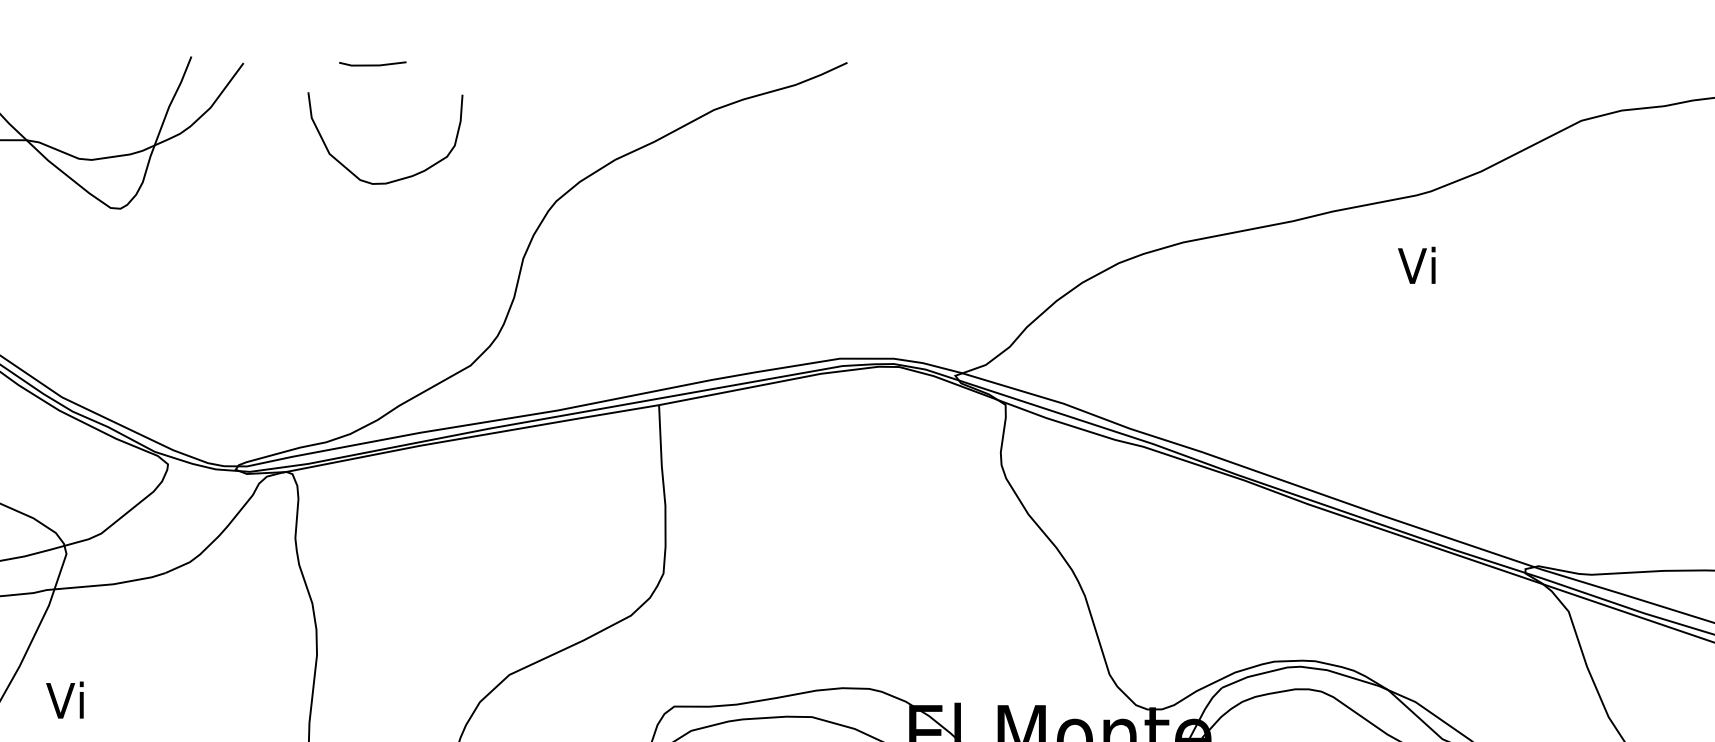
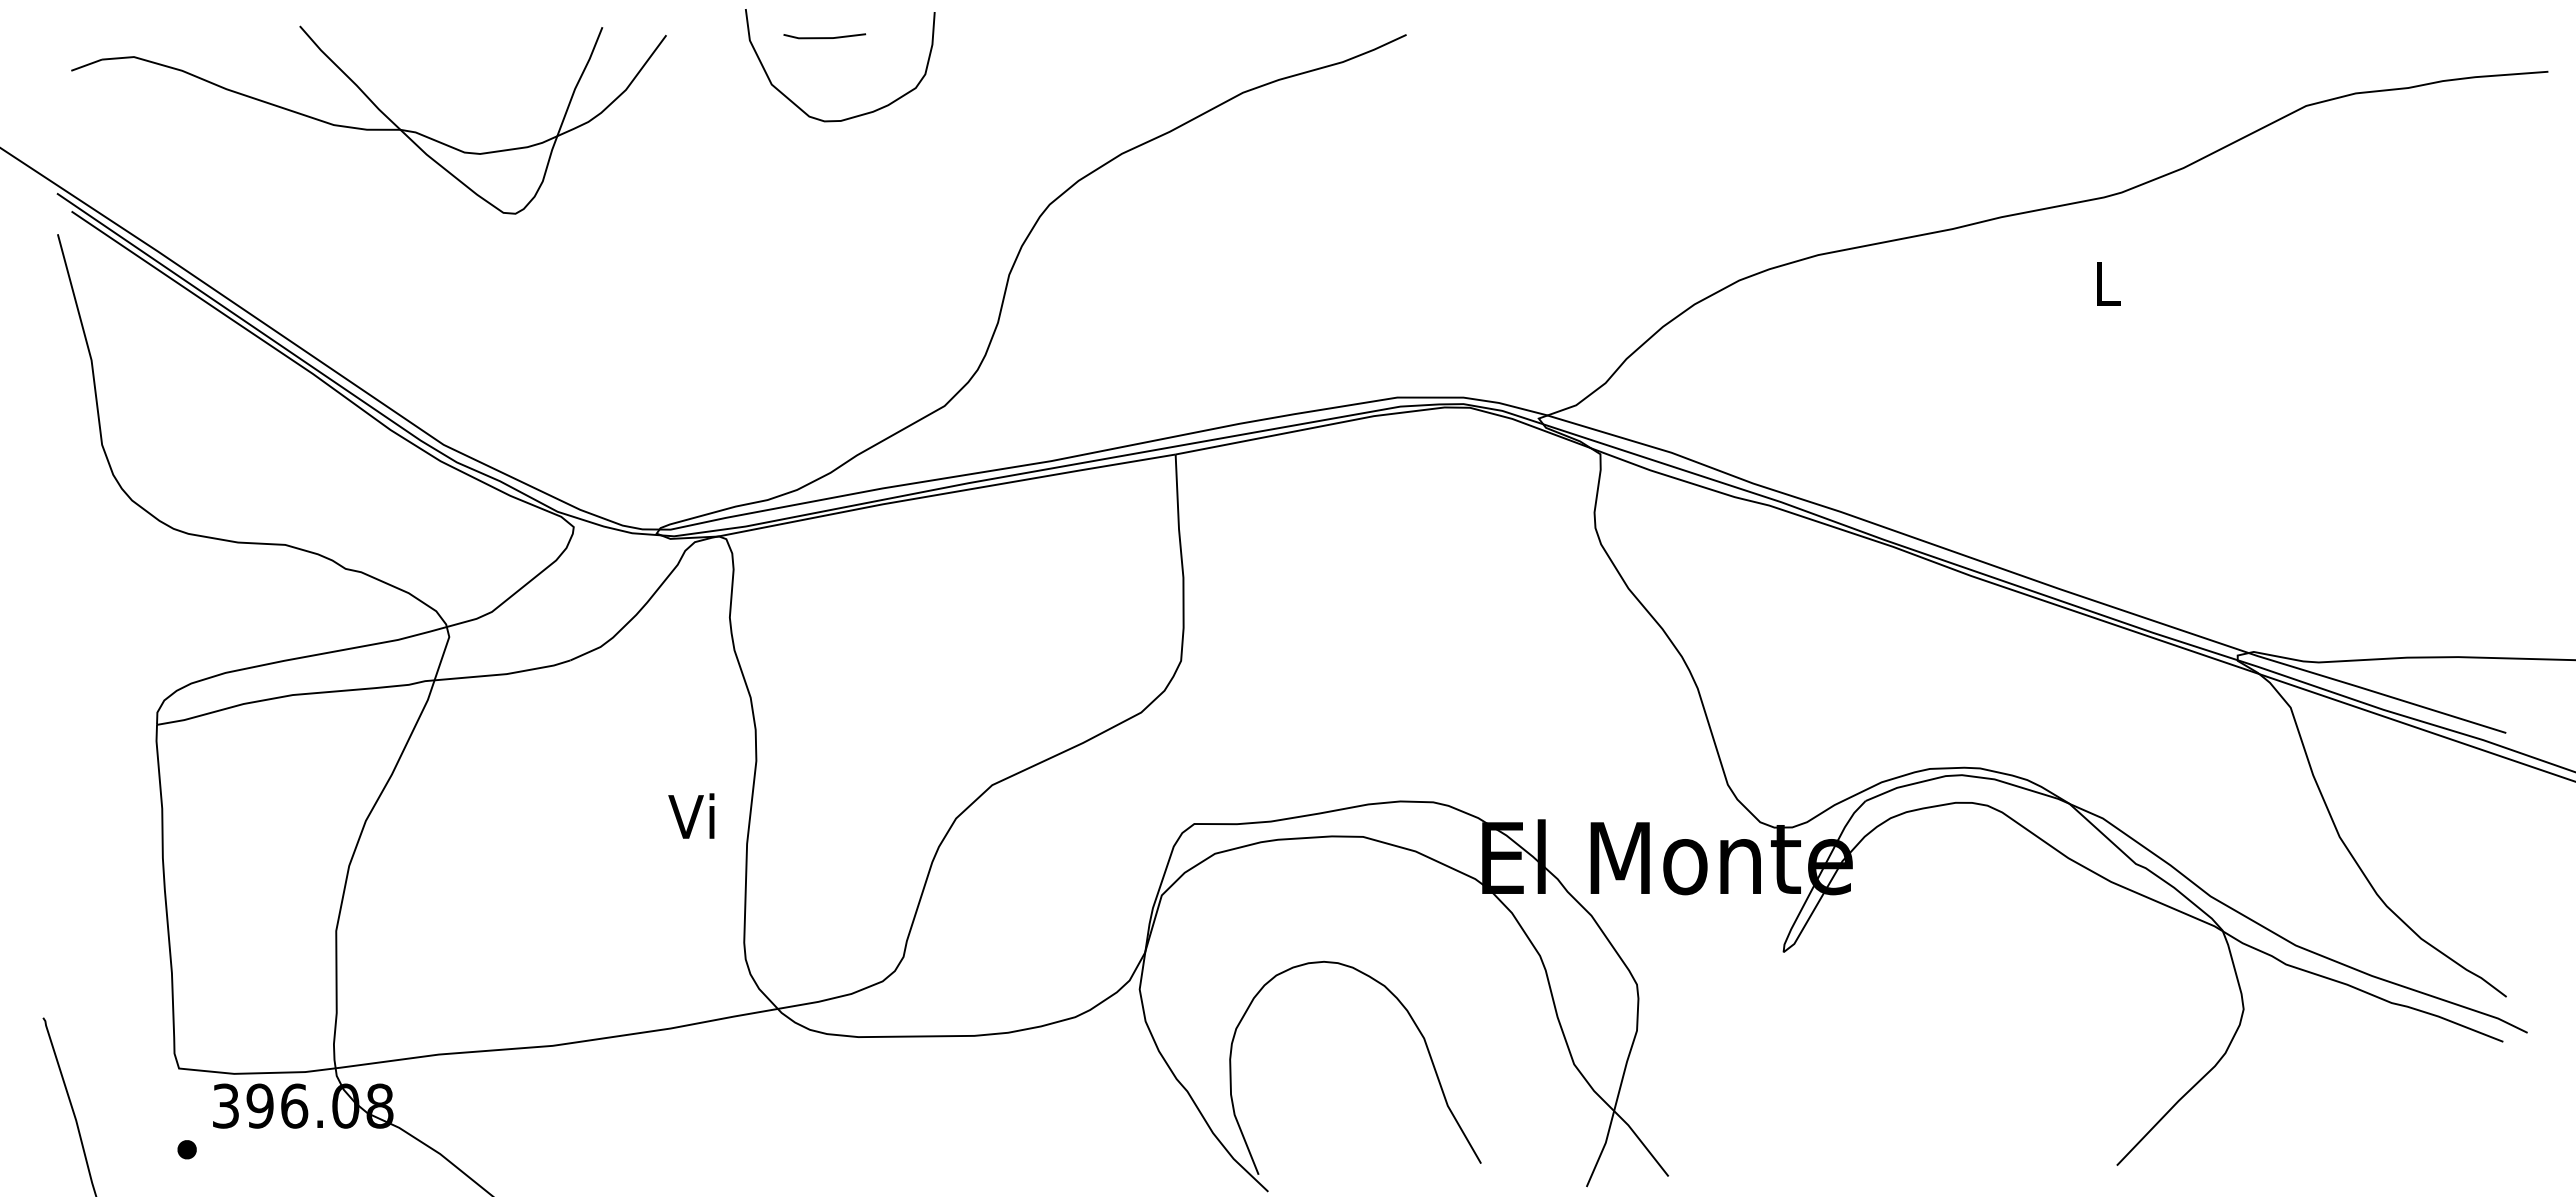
curve: (397, 179) -> (855, 115), moved
text: (1416, 264) -> (2104, 282), Vi -> L
text: (65, 699) -> (691, 815), moved

